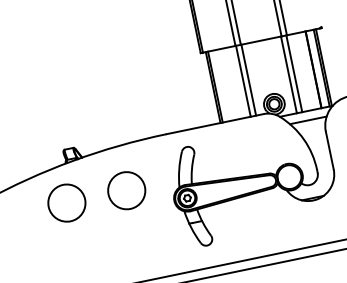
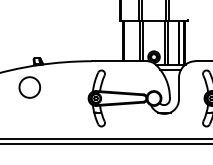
circle: (126, 190) -> (63, 87), removed

